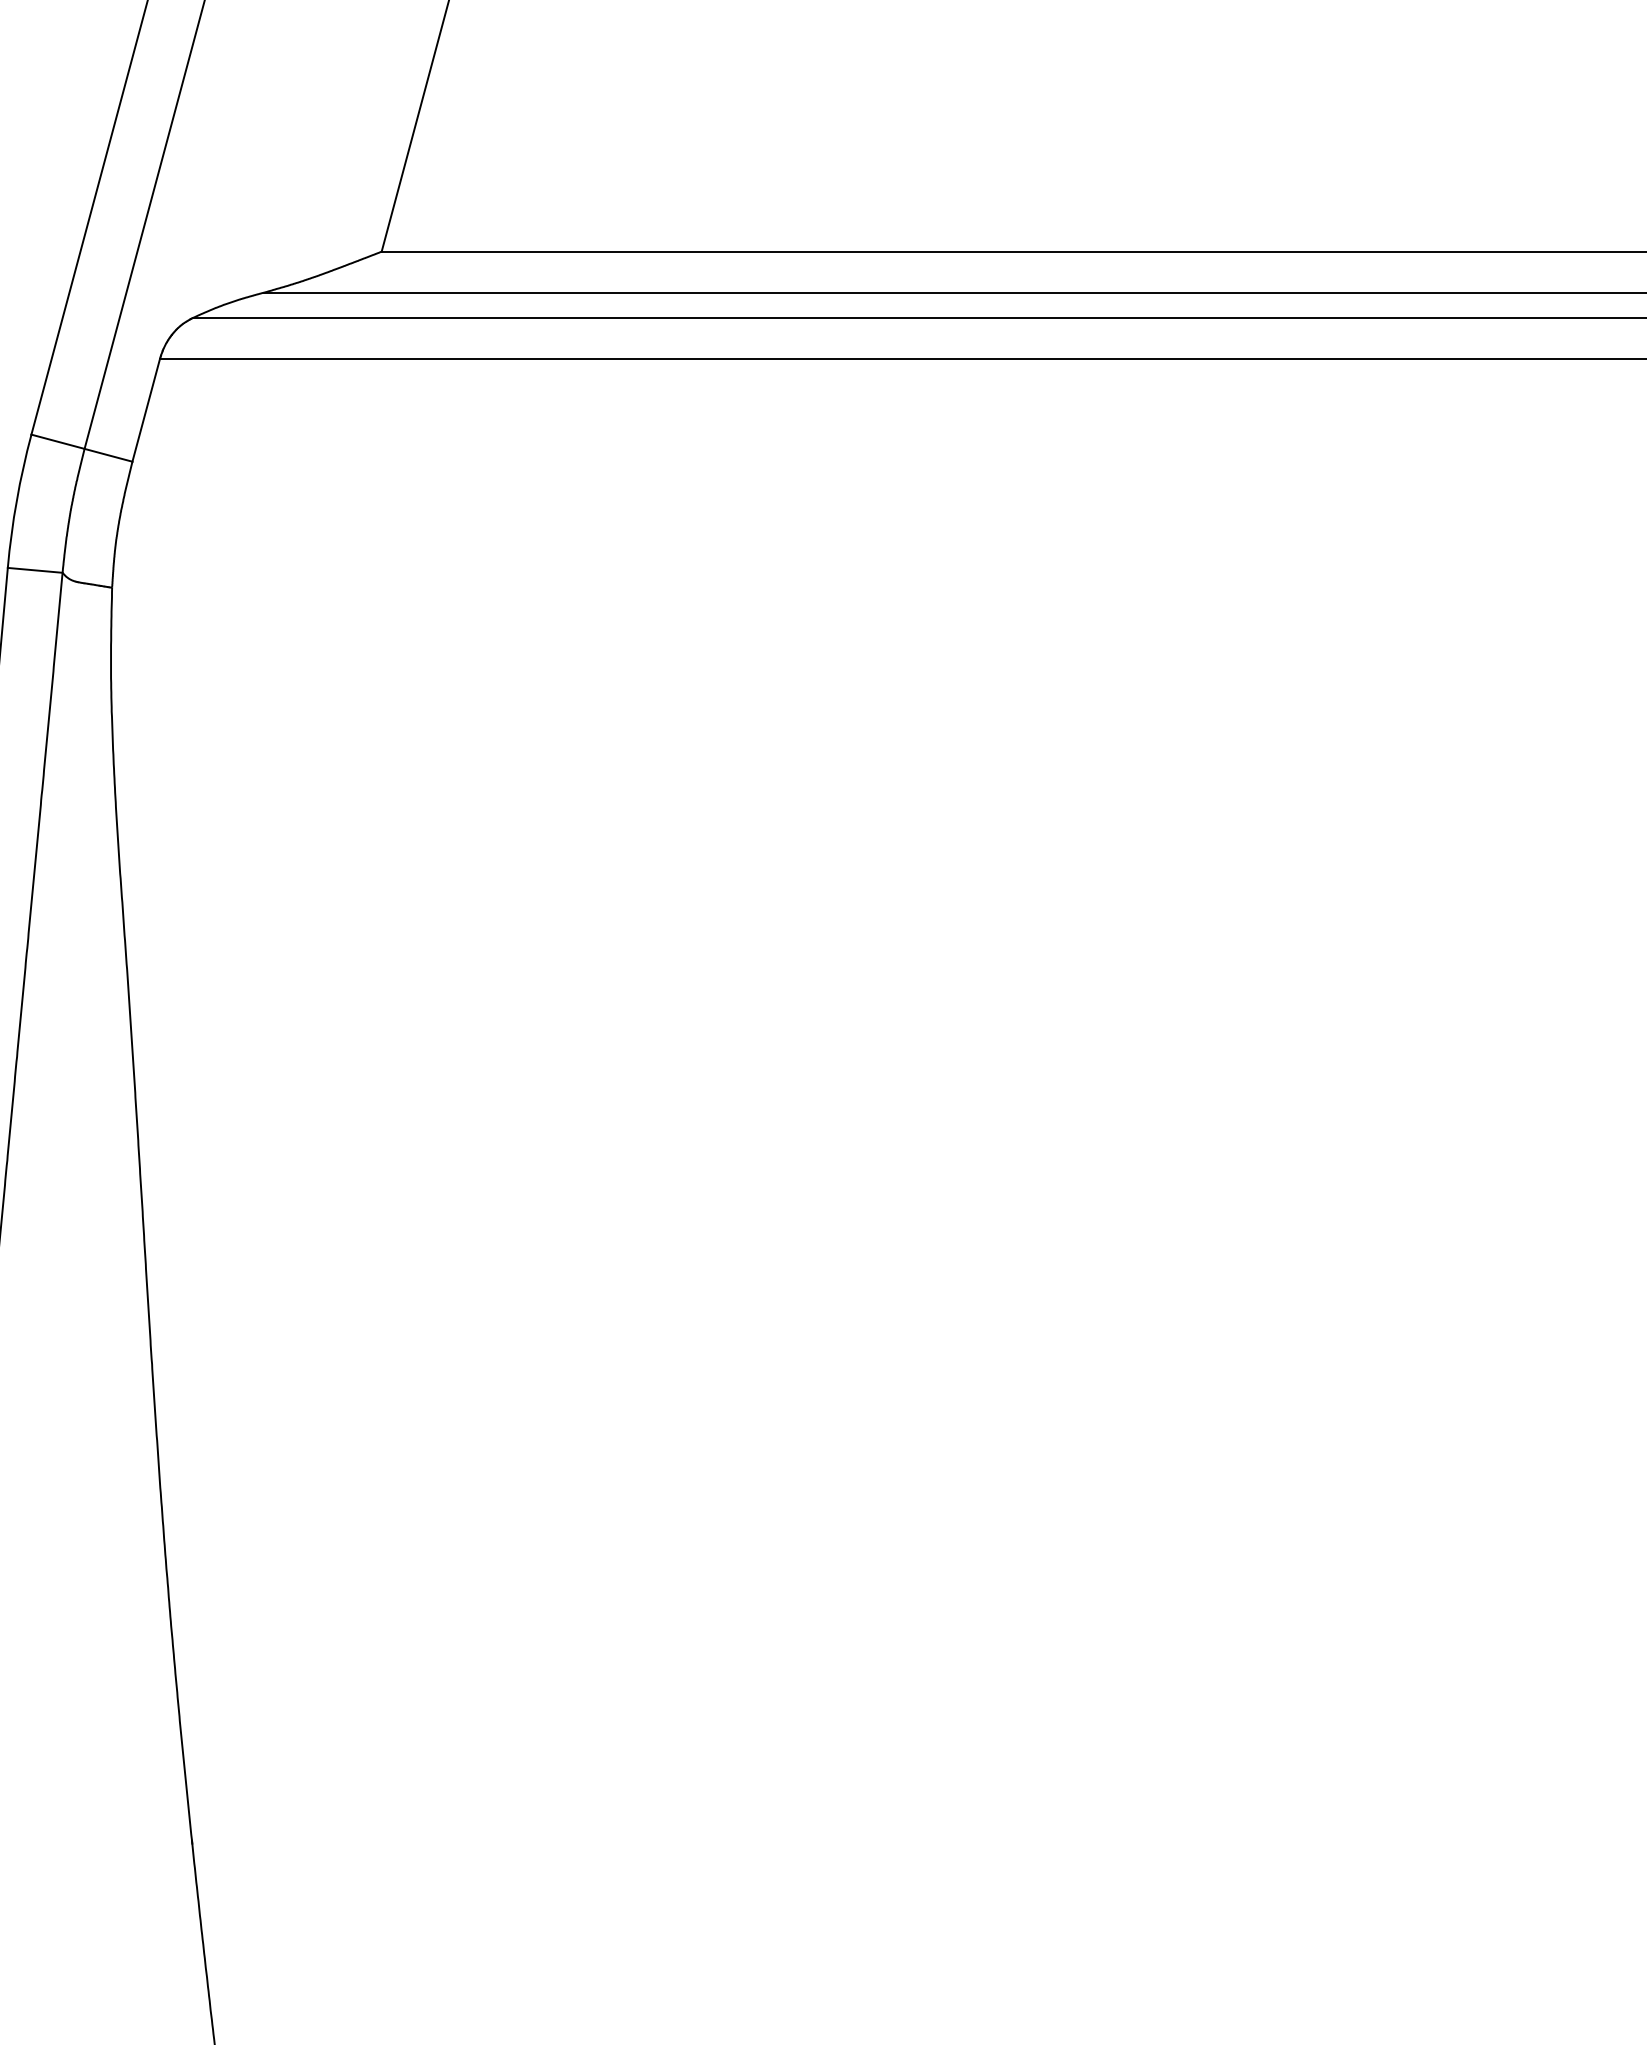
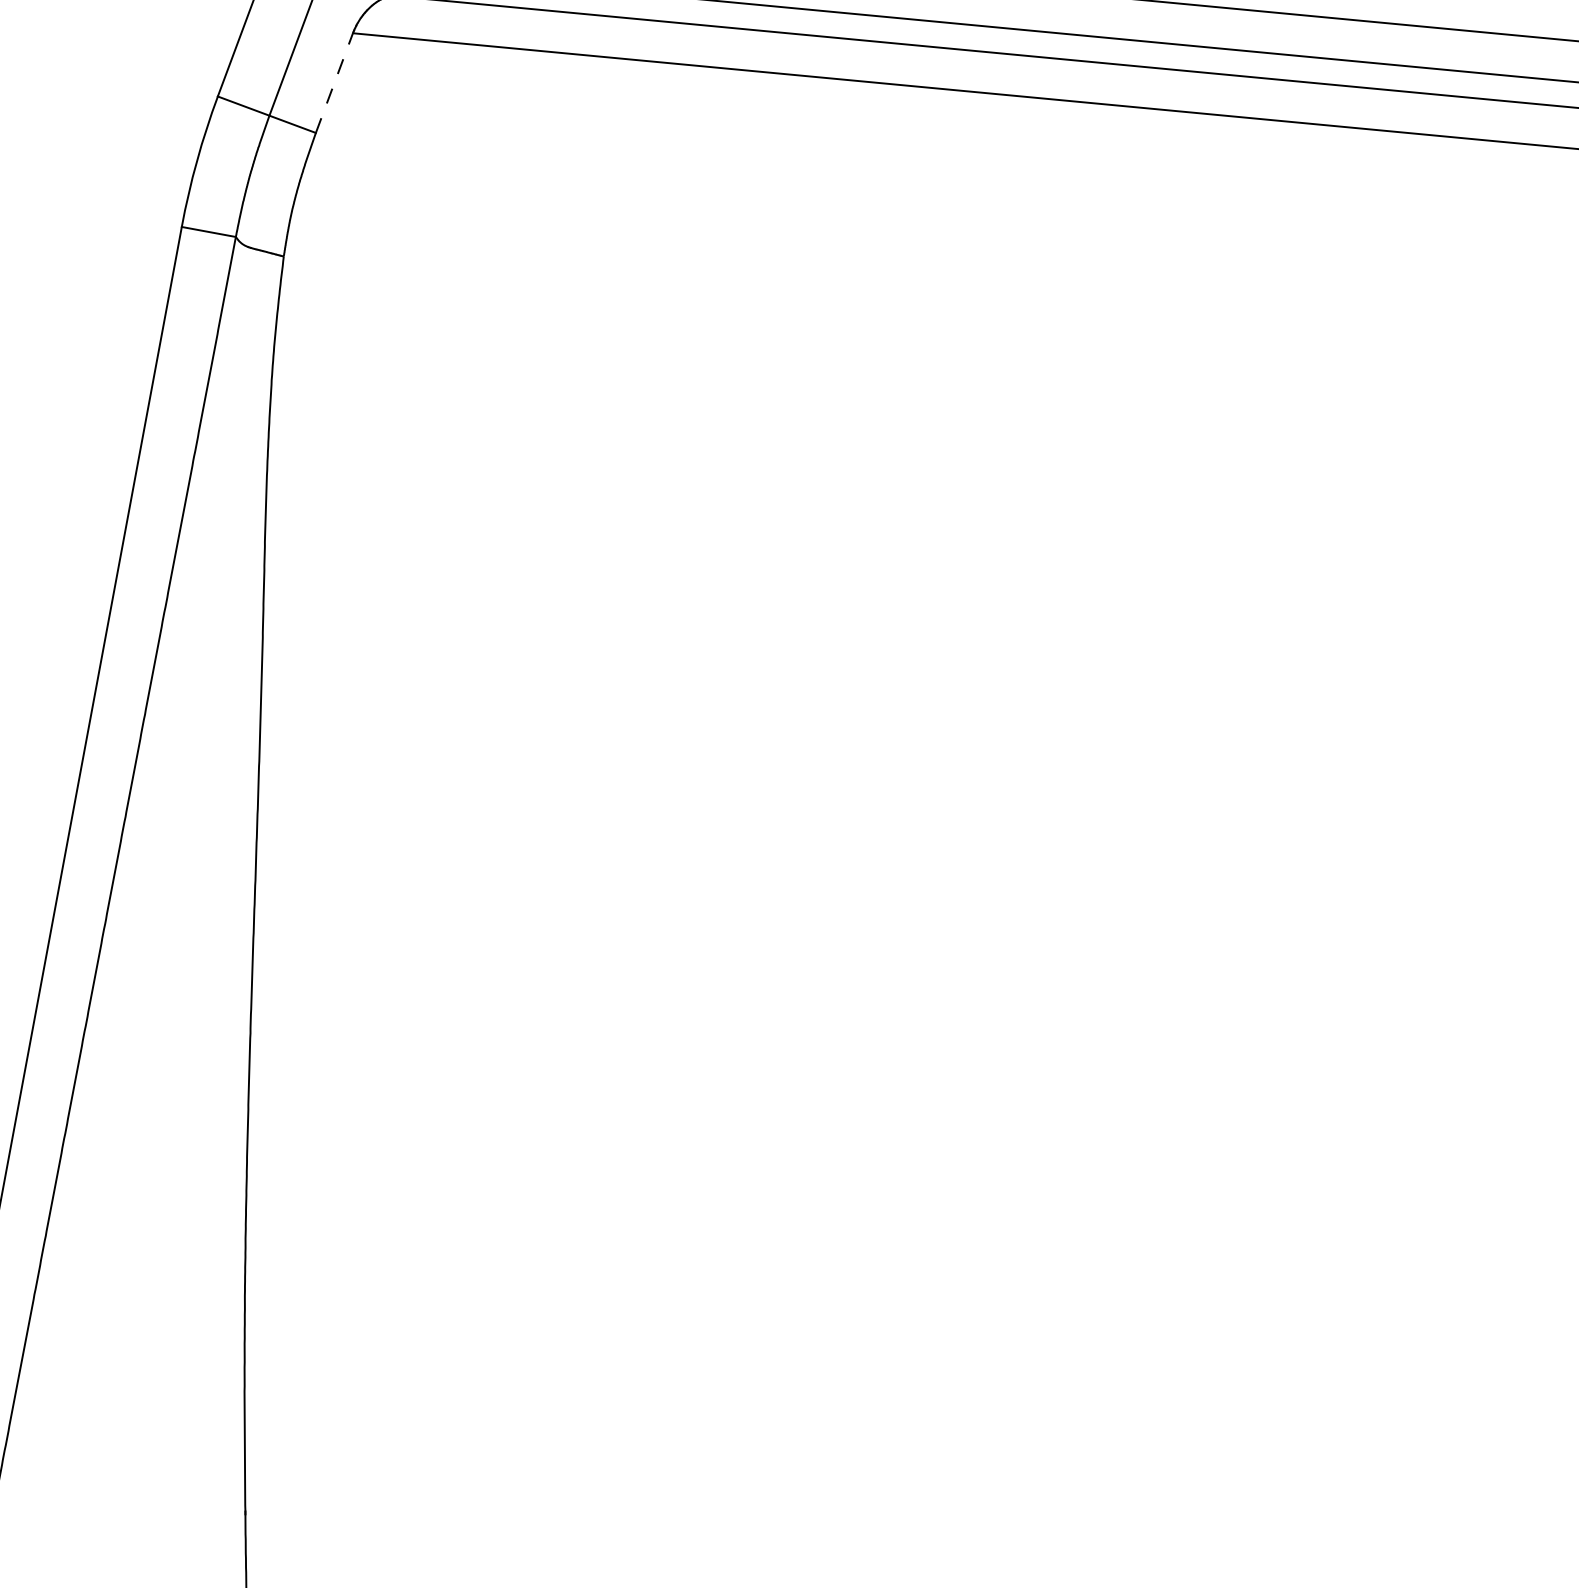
line: (146, 409) -> (334, 82), solid -> dashed

